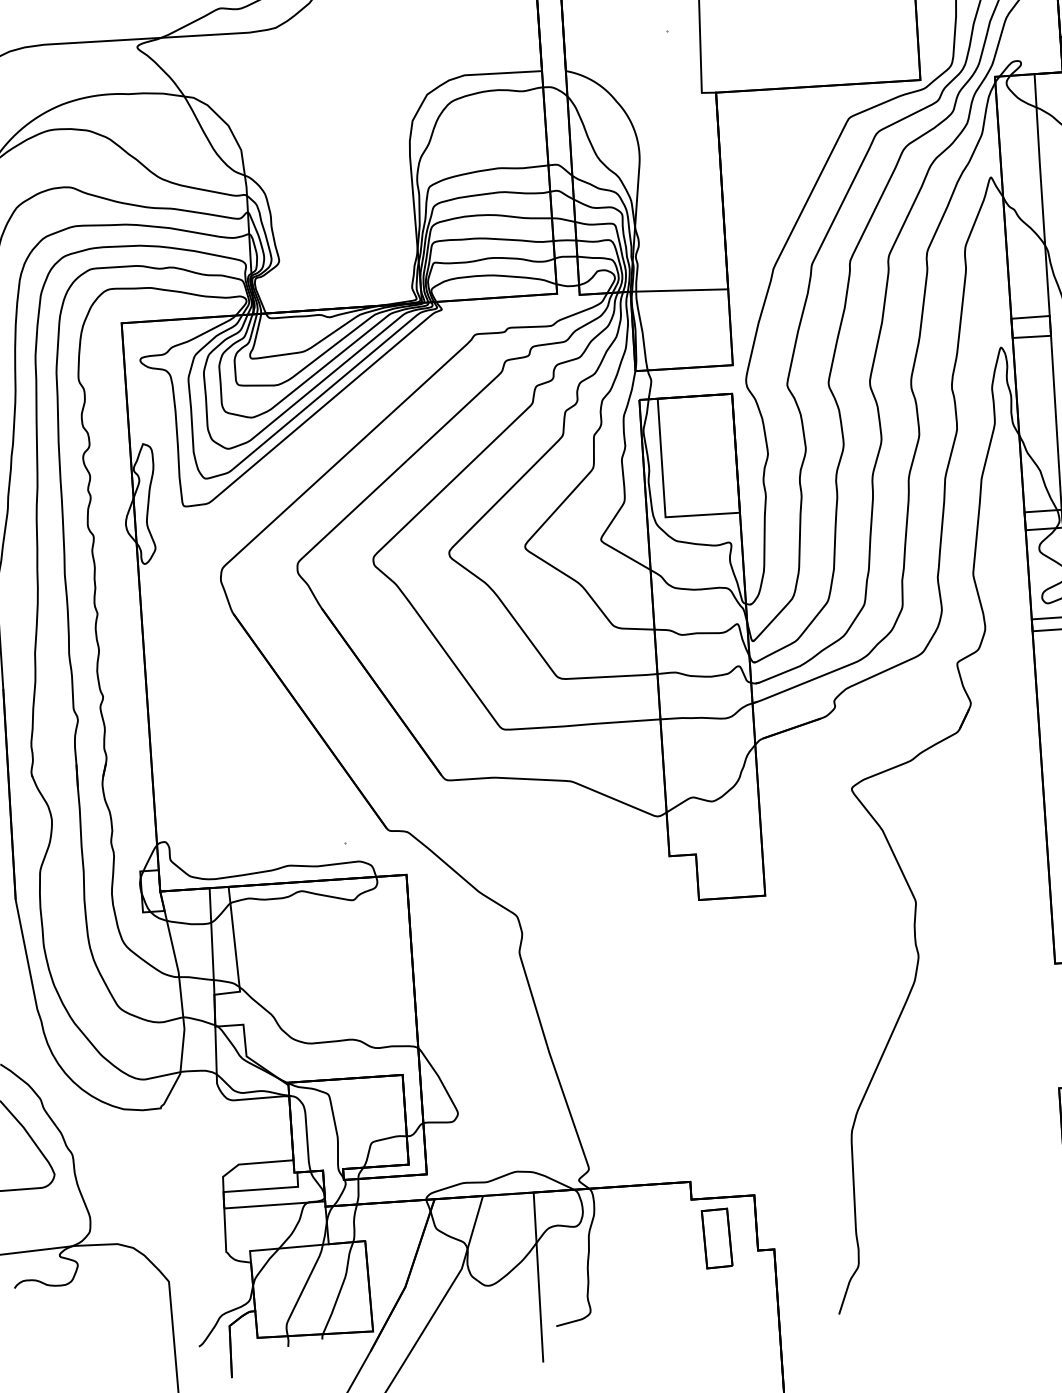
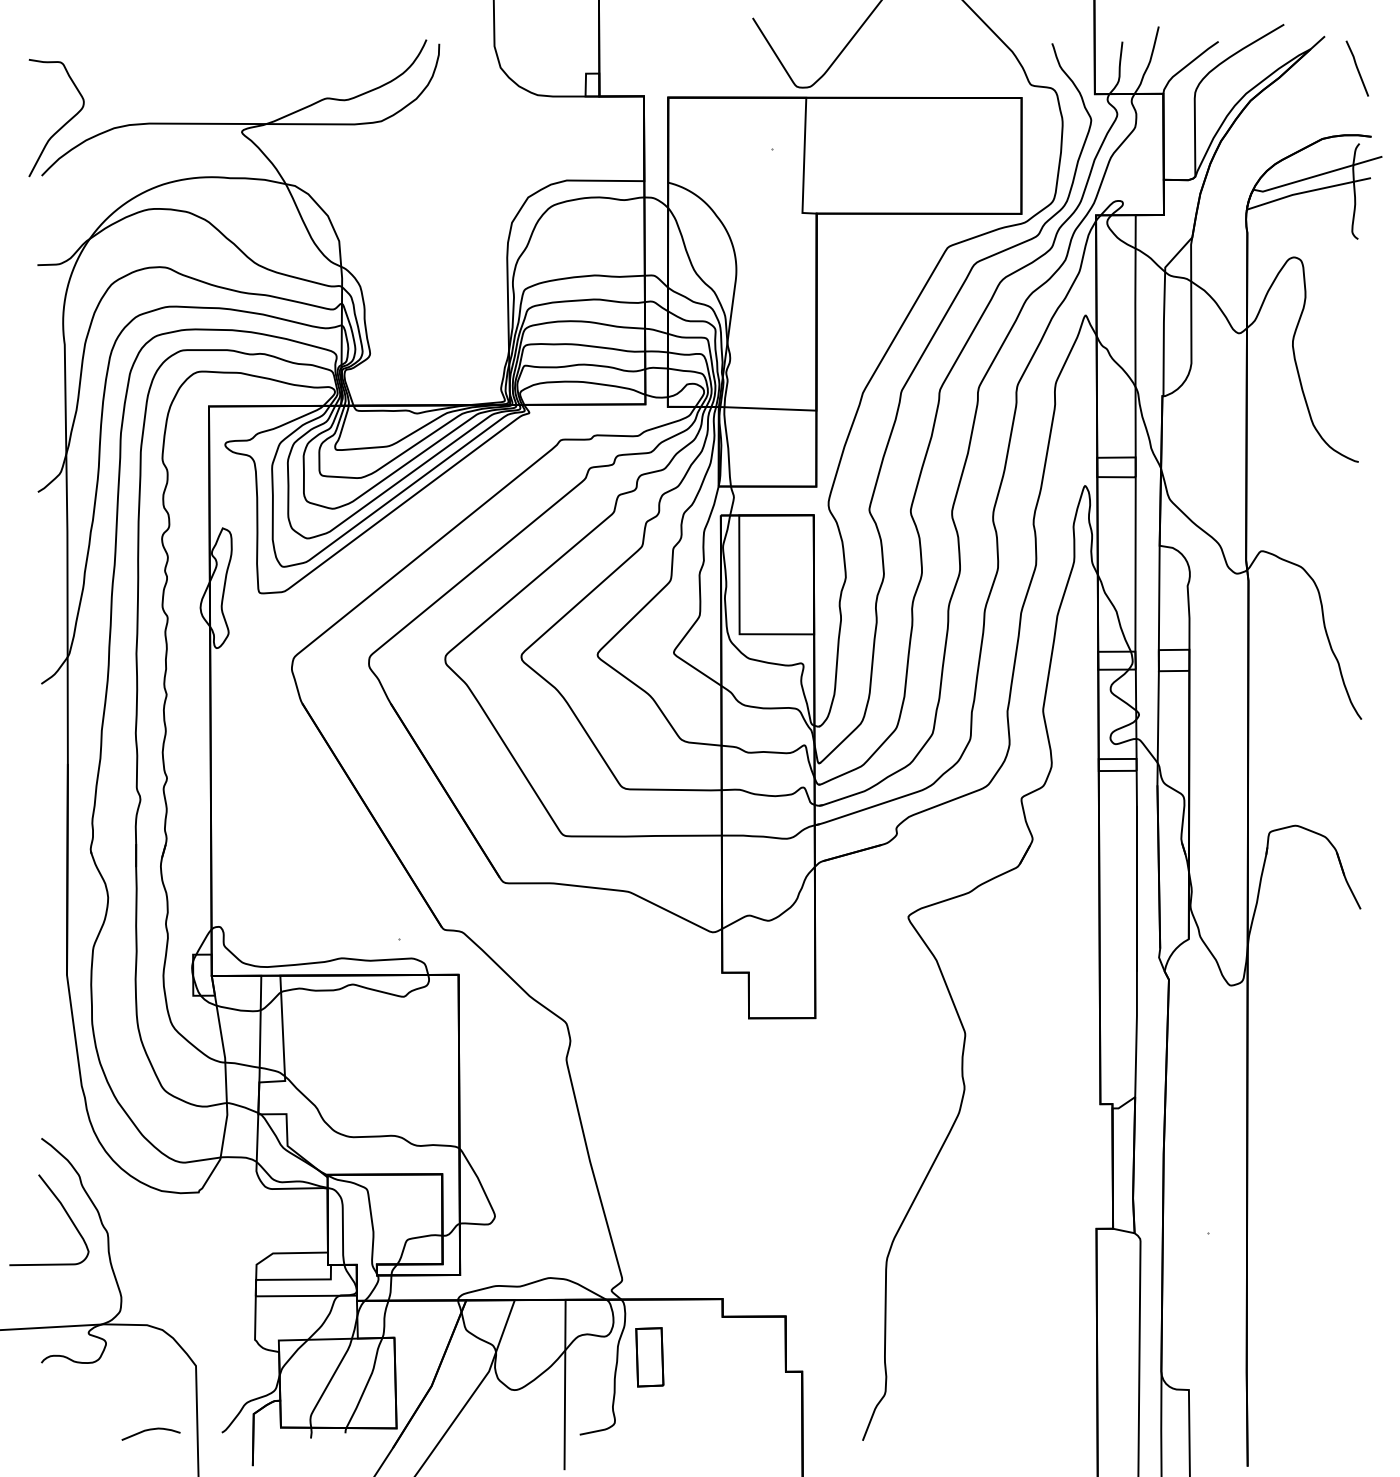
part: (716, 1238) -> (649, 1357), moved
curve: (127, 1348) -> (150, 1430), added

